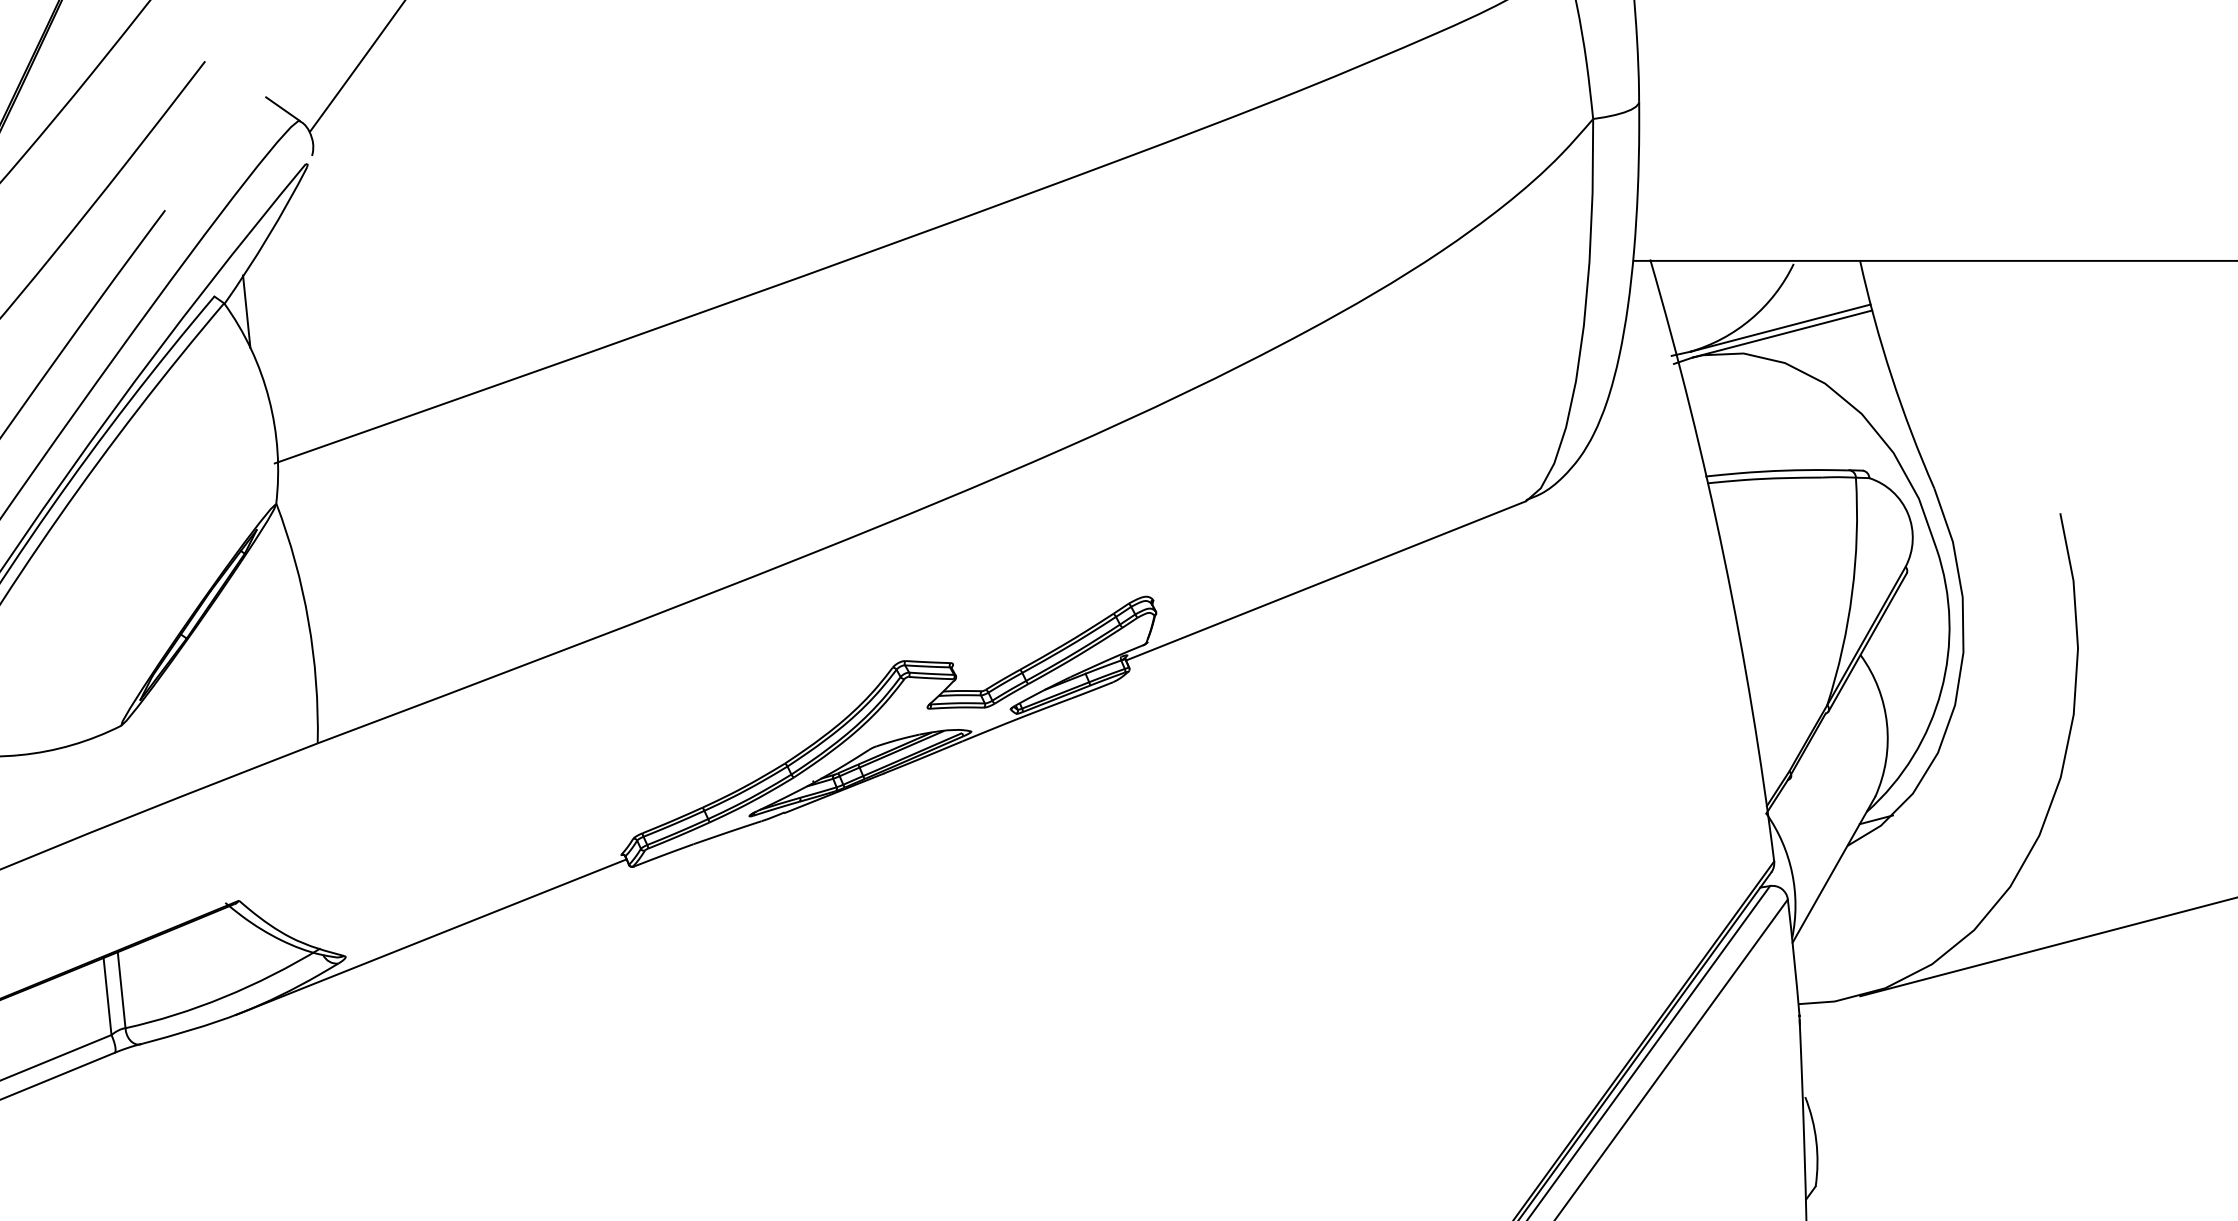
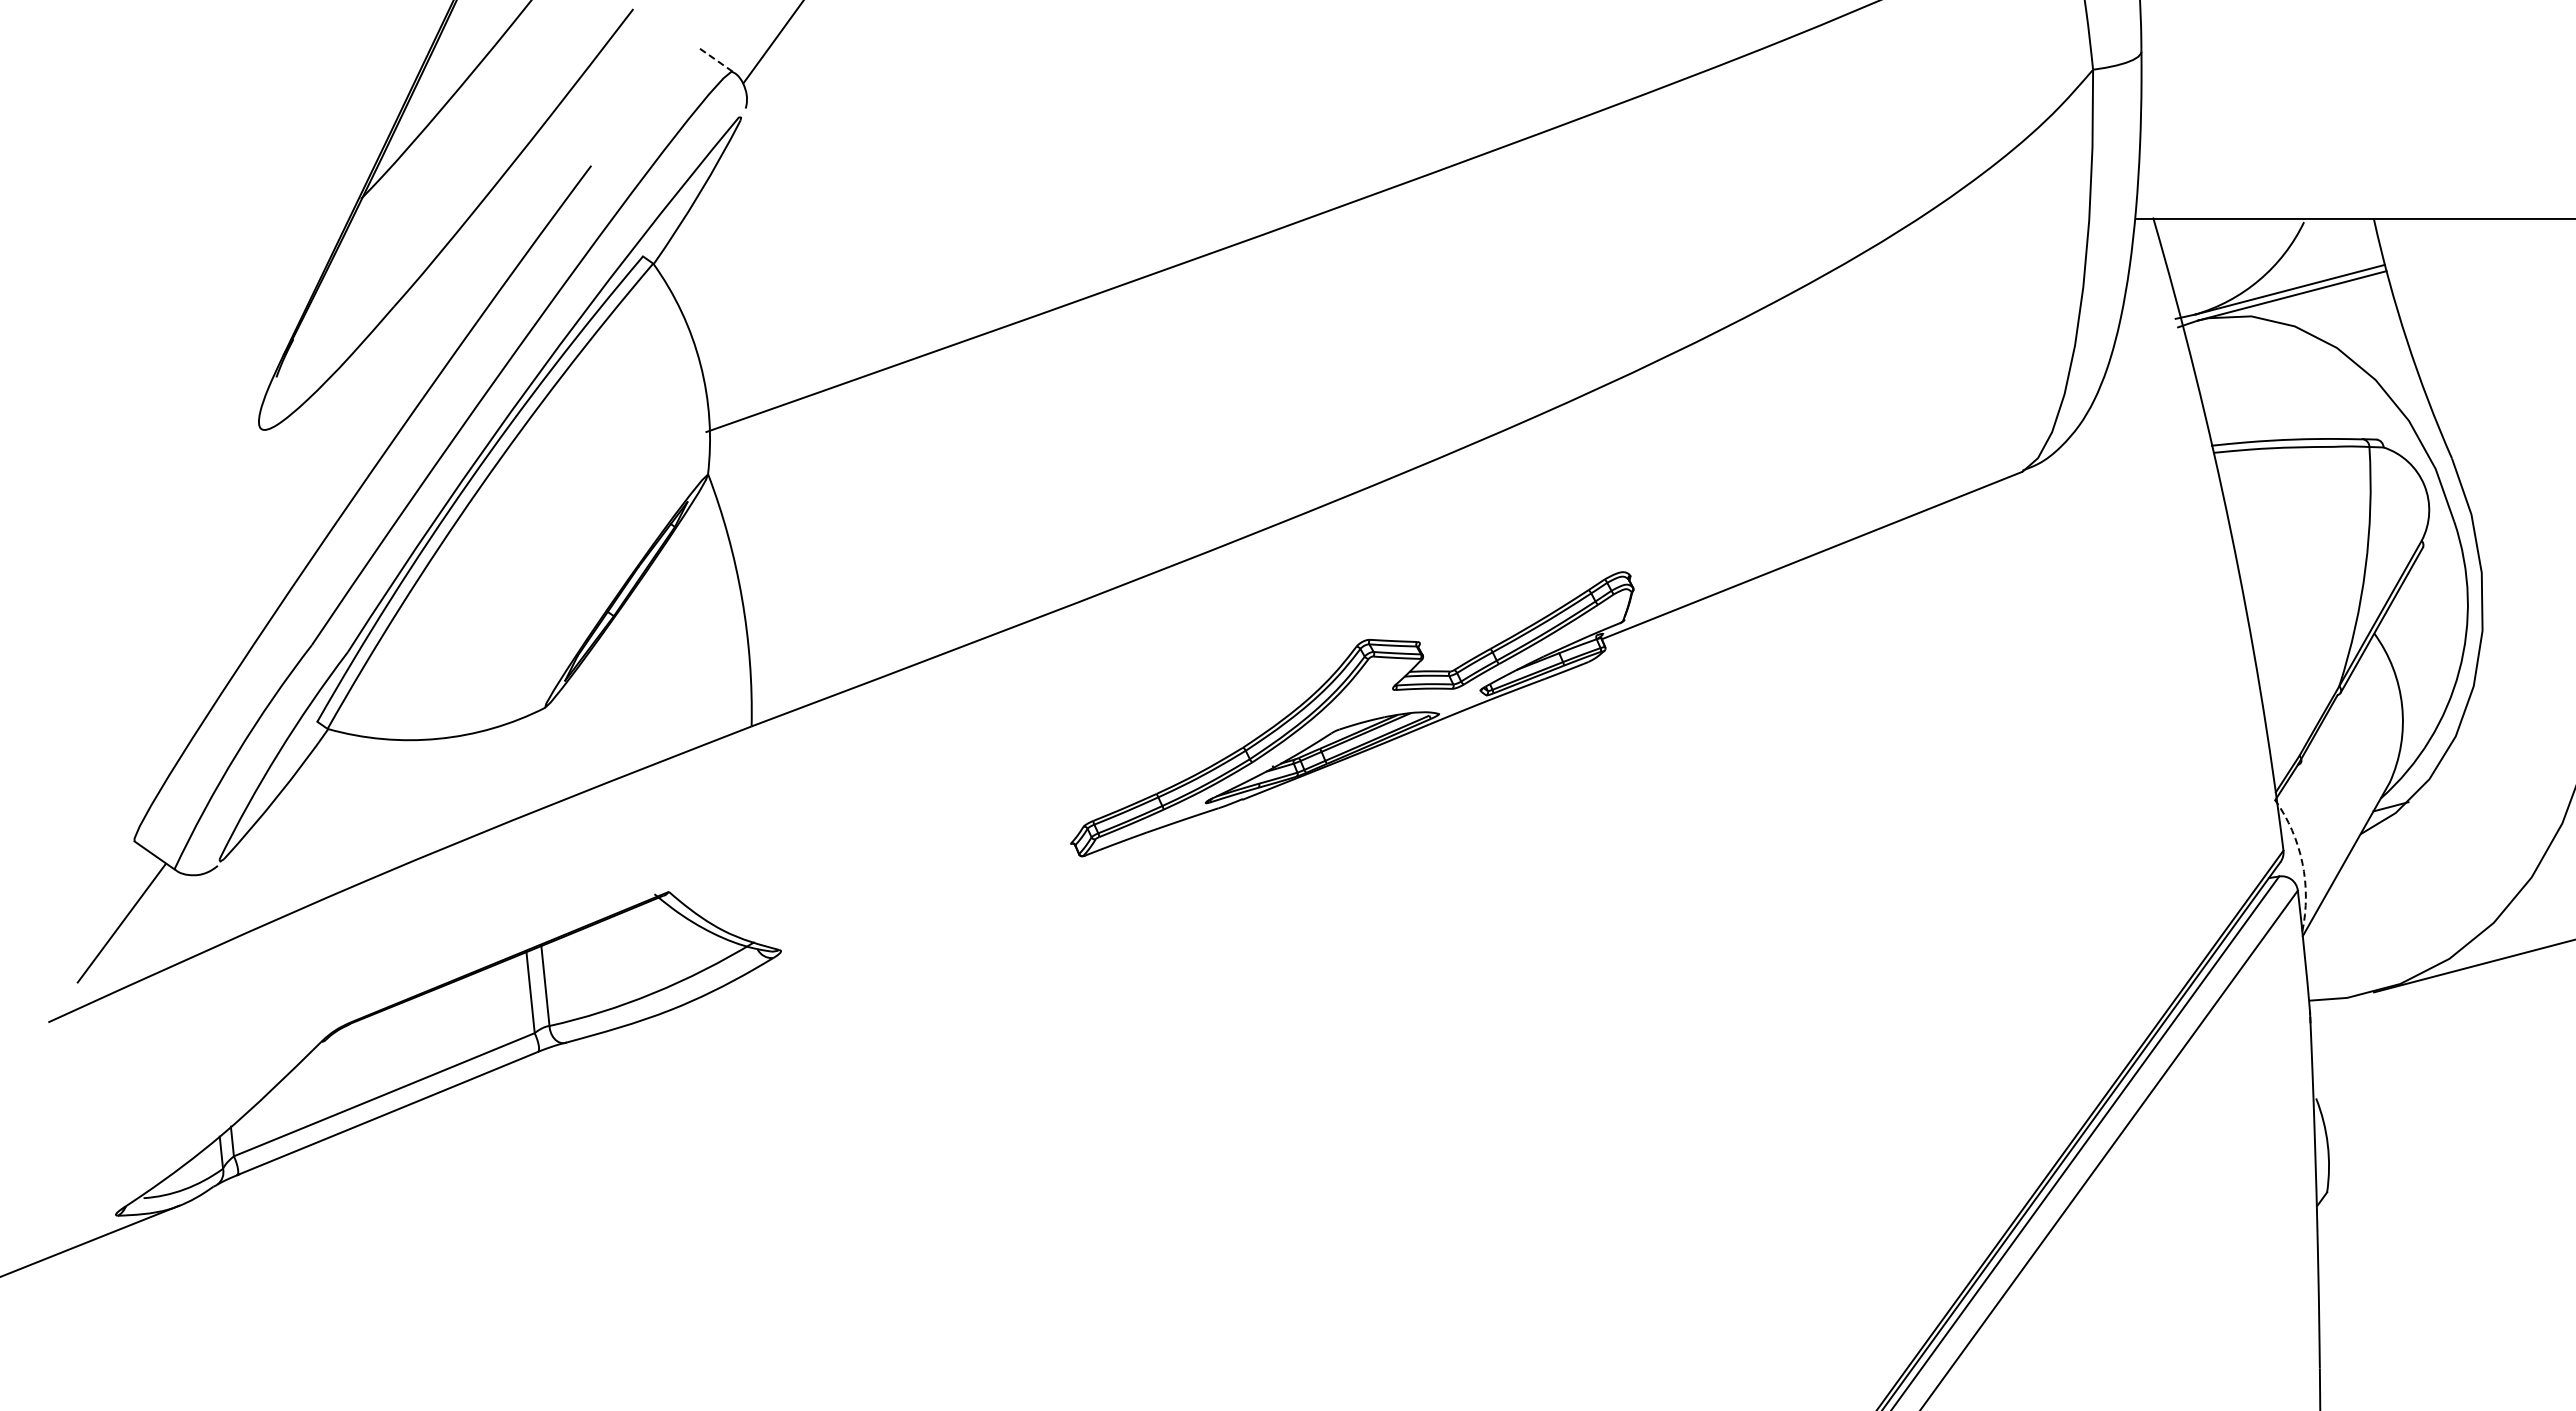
line: (283, 109) -> (715, 59), solid -> dashed
line: (246, 311) -> (676, 272), removed
arc: (1792, 873) -> (2302, 863), solid -> dashed
line: (430, 937) -> (870, 930), removed

